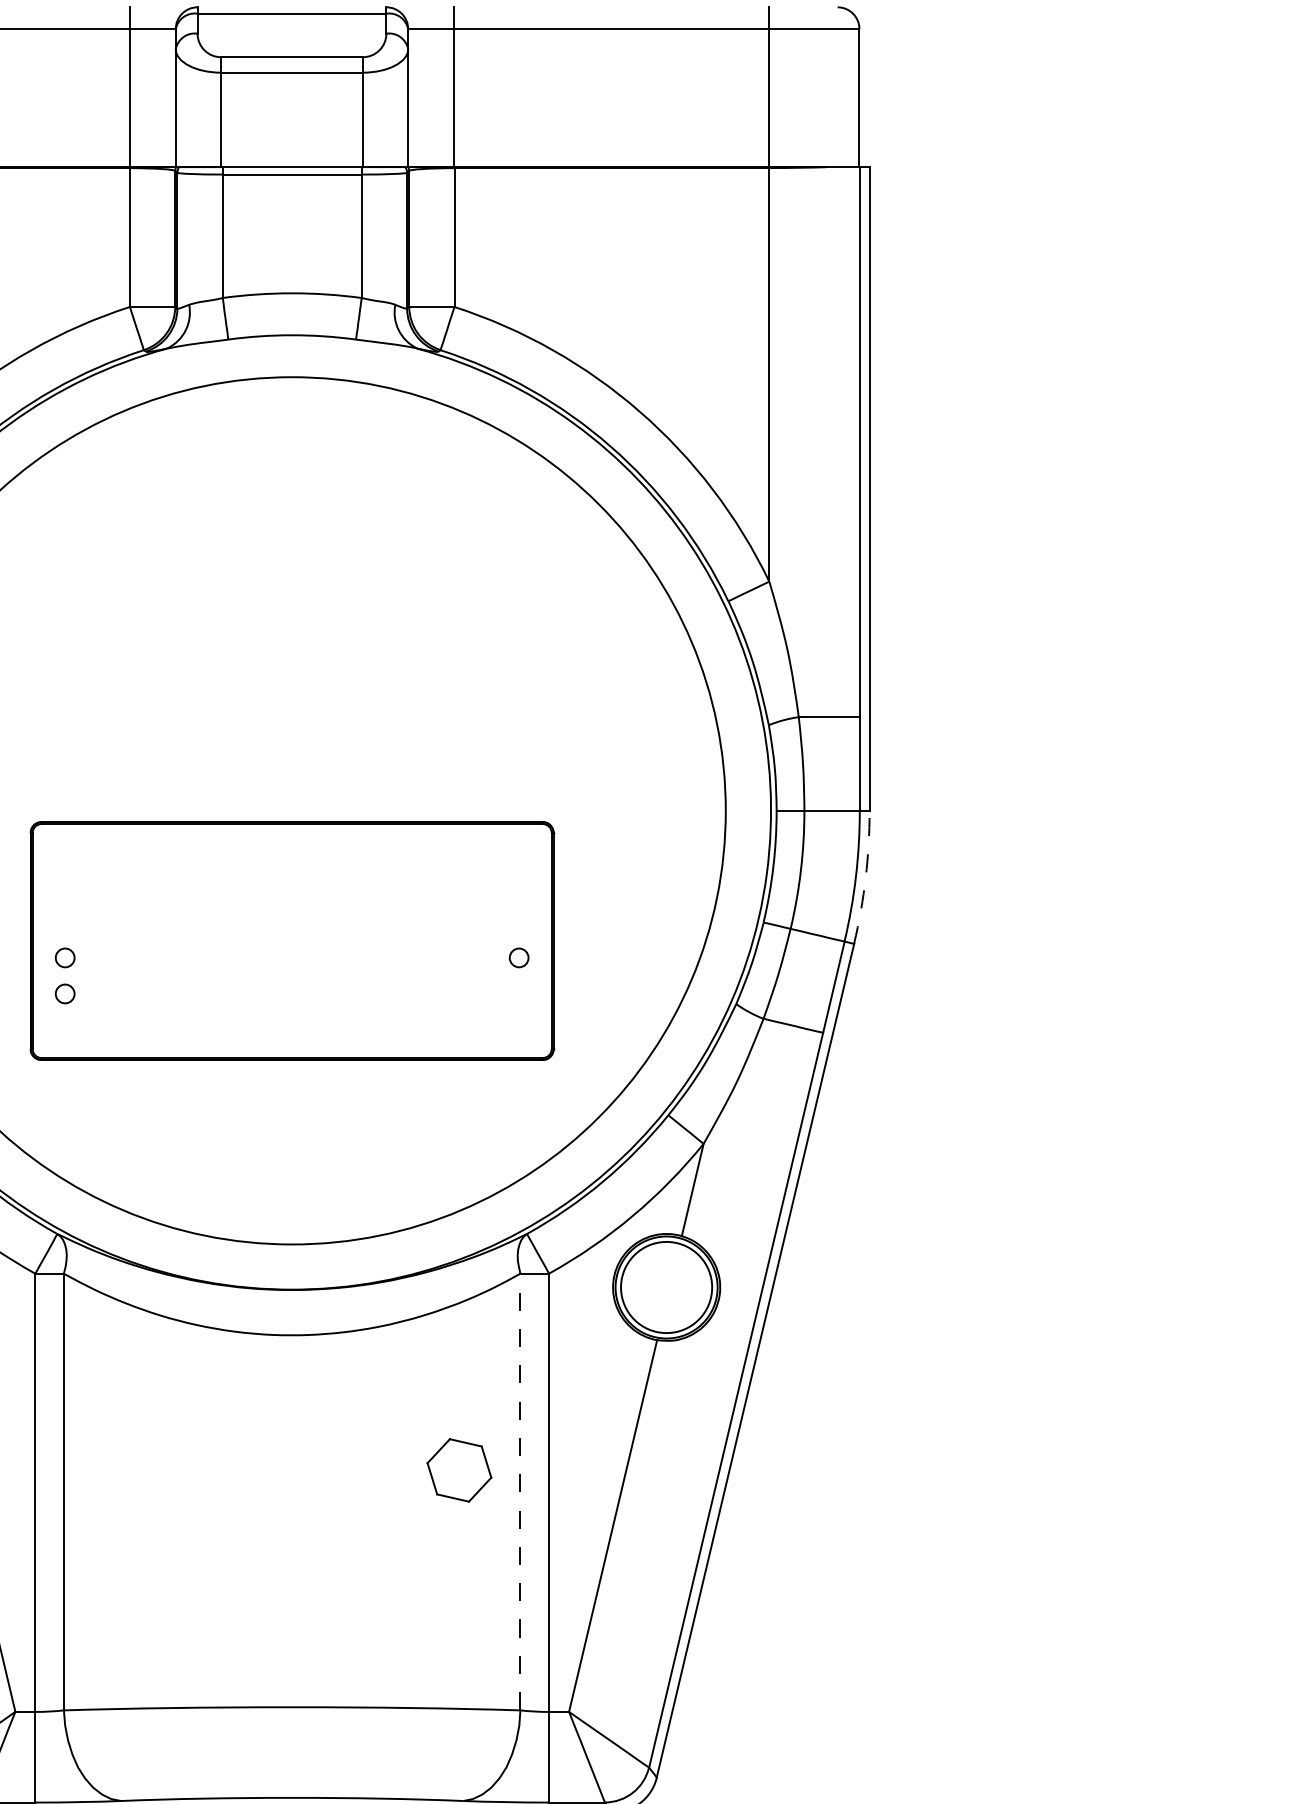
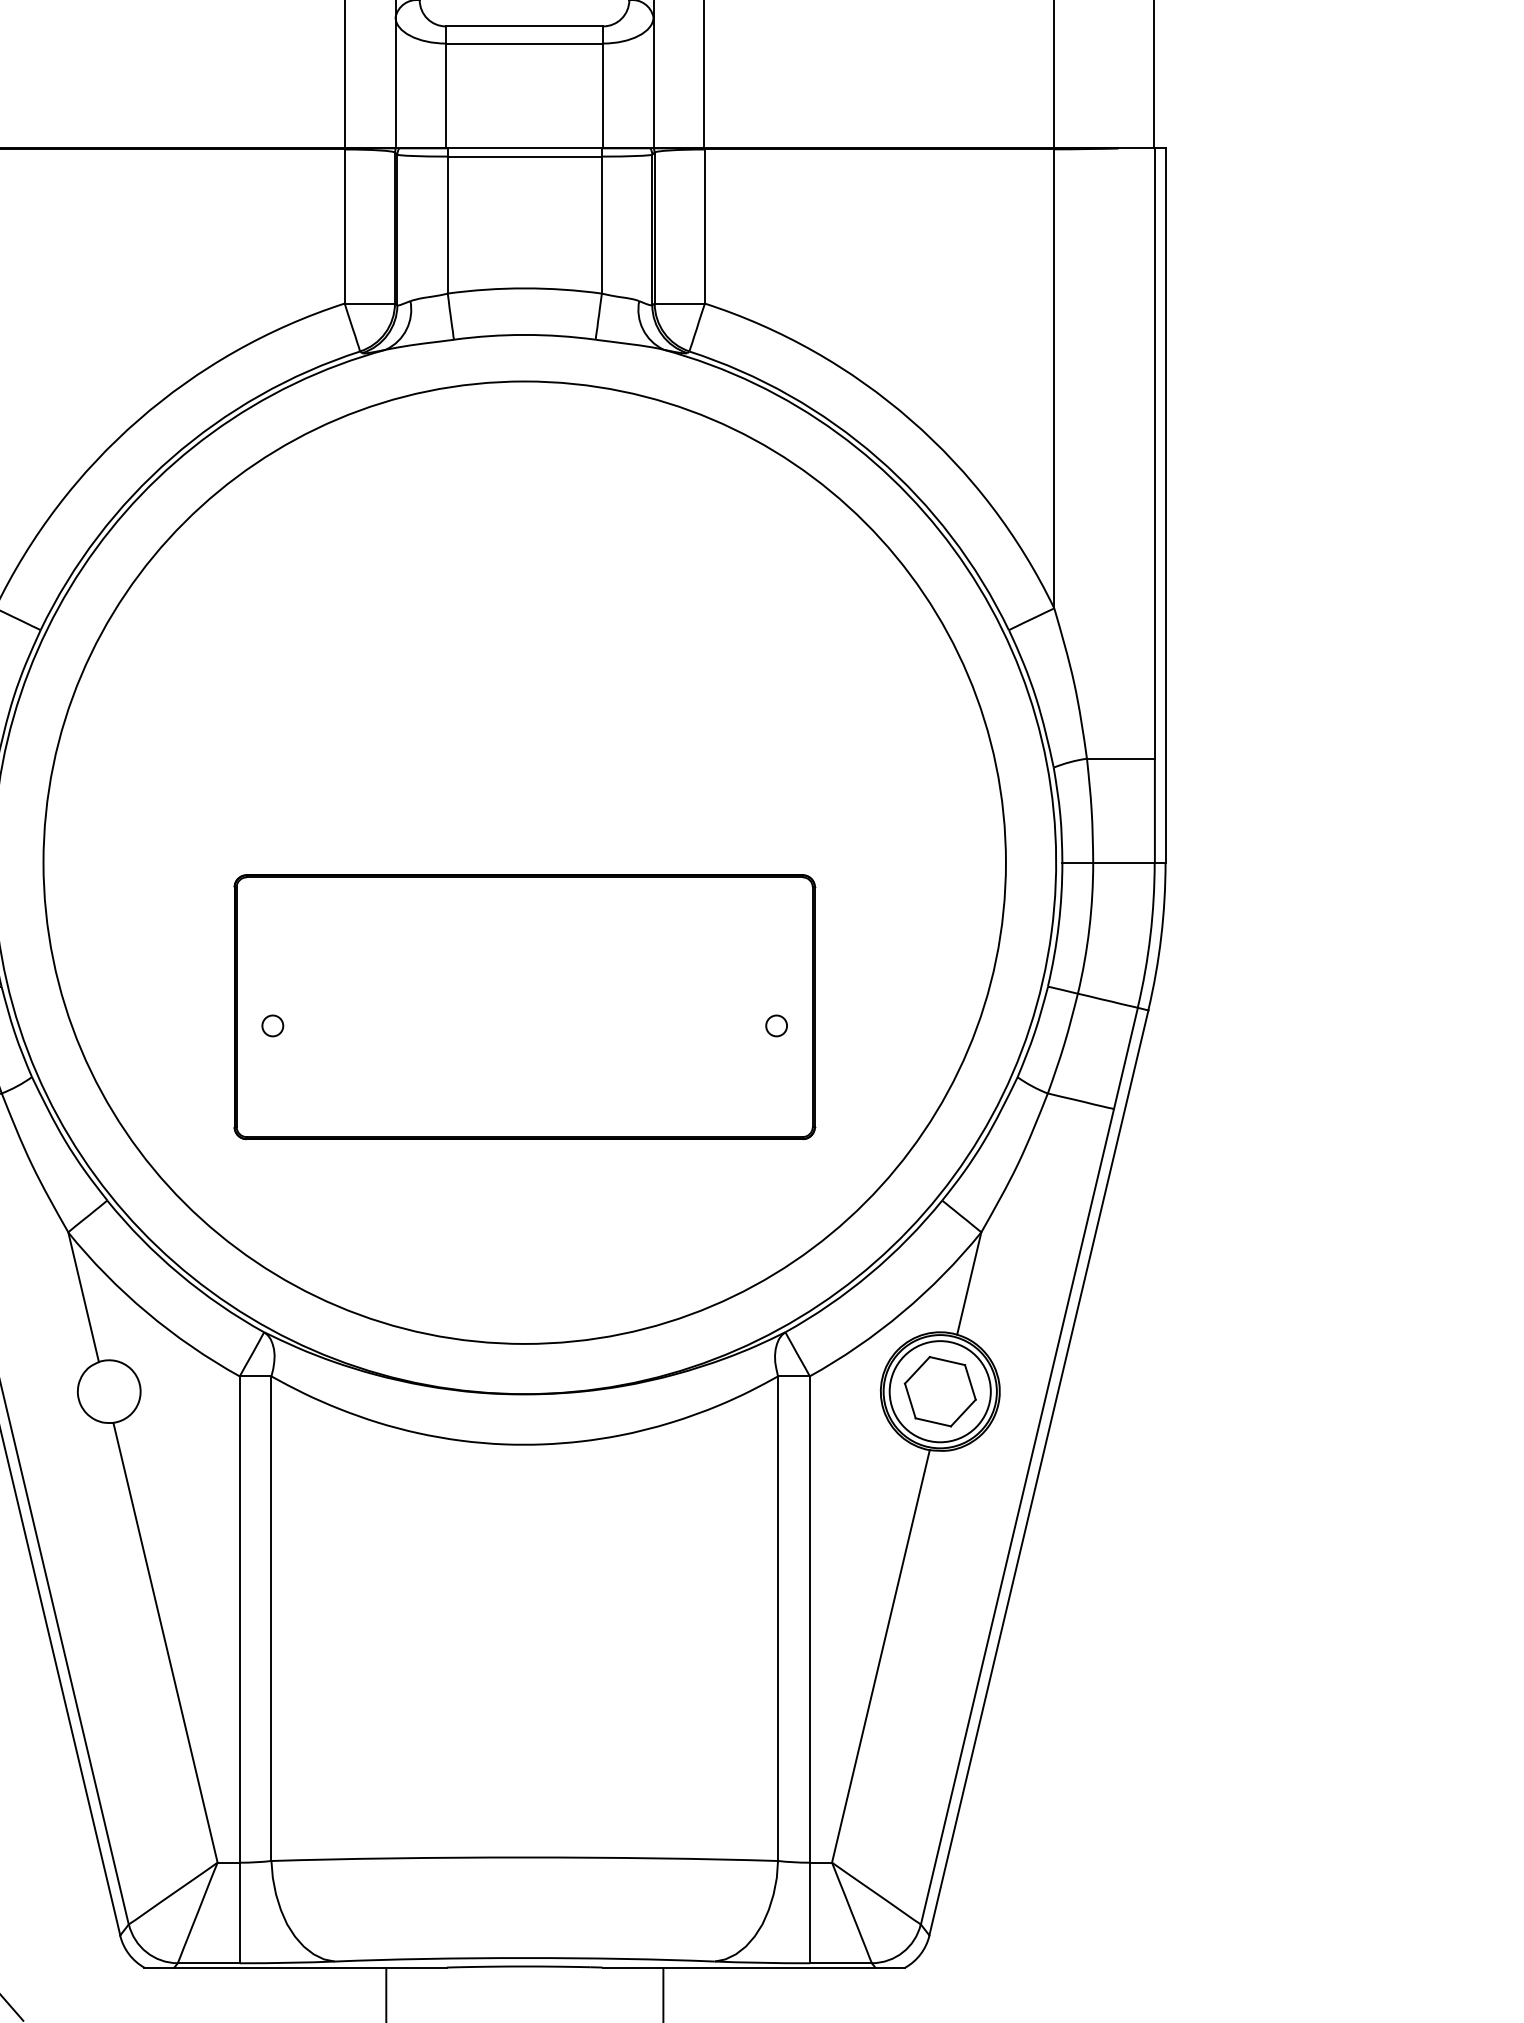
arc: (865, 878) -> (1161, 937), dashed -> solid
circle: (64, 993) -> (272, 1065), removed
part: (458, 1470) -> (939, 1391), moved
line: (520, 1491) -> (778, 1618), dashed -> solid

